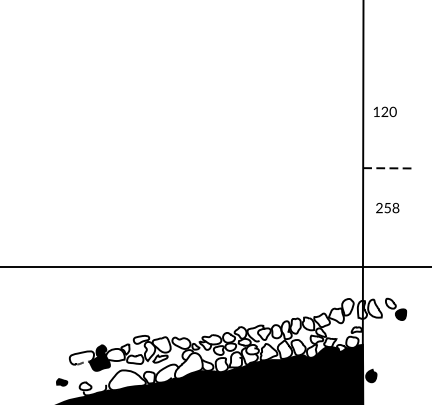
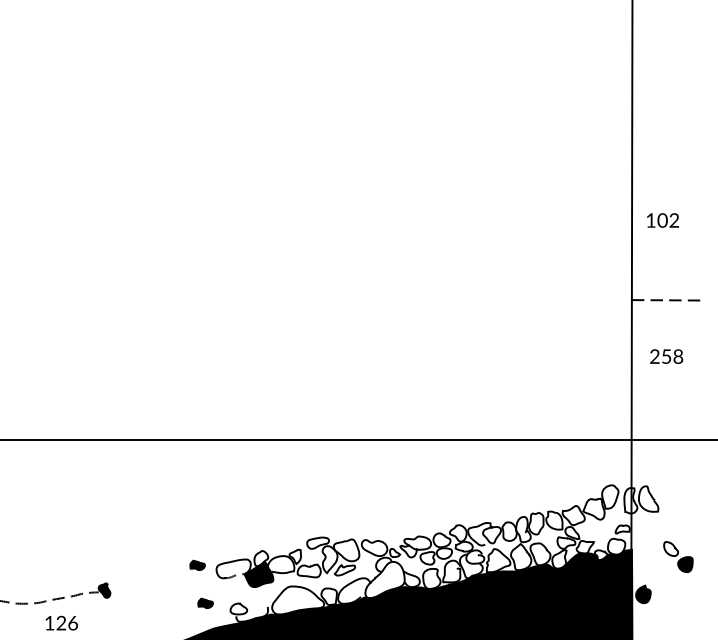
text: (389, 111) -> (668, 220), 120 -> 102
part: (396, 308) -> (678, 556), moved
fill: (101, 350) -> (261, 558), removed
part: (56, 354) -> (197, 564), added

